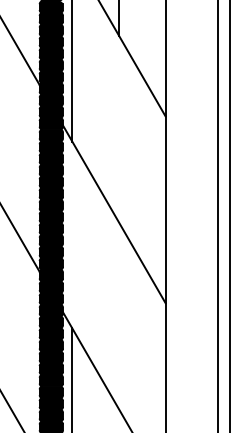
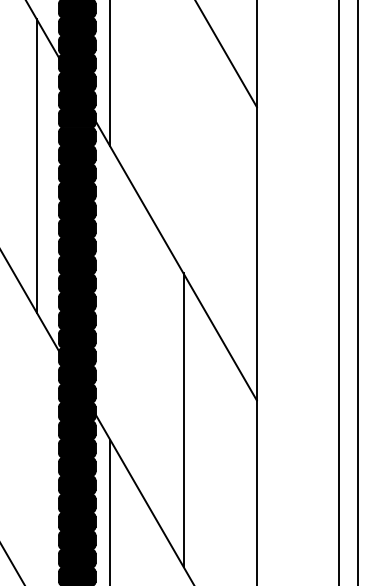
line: (25, 153) -> (36, 165), added
line: (119, 315) -> (184, 419), added

